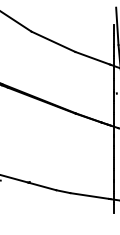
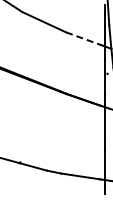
line: (93, 58) -> (84, 38), solid -> dashed

